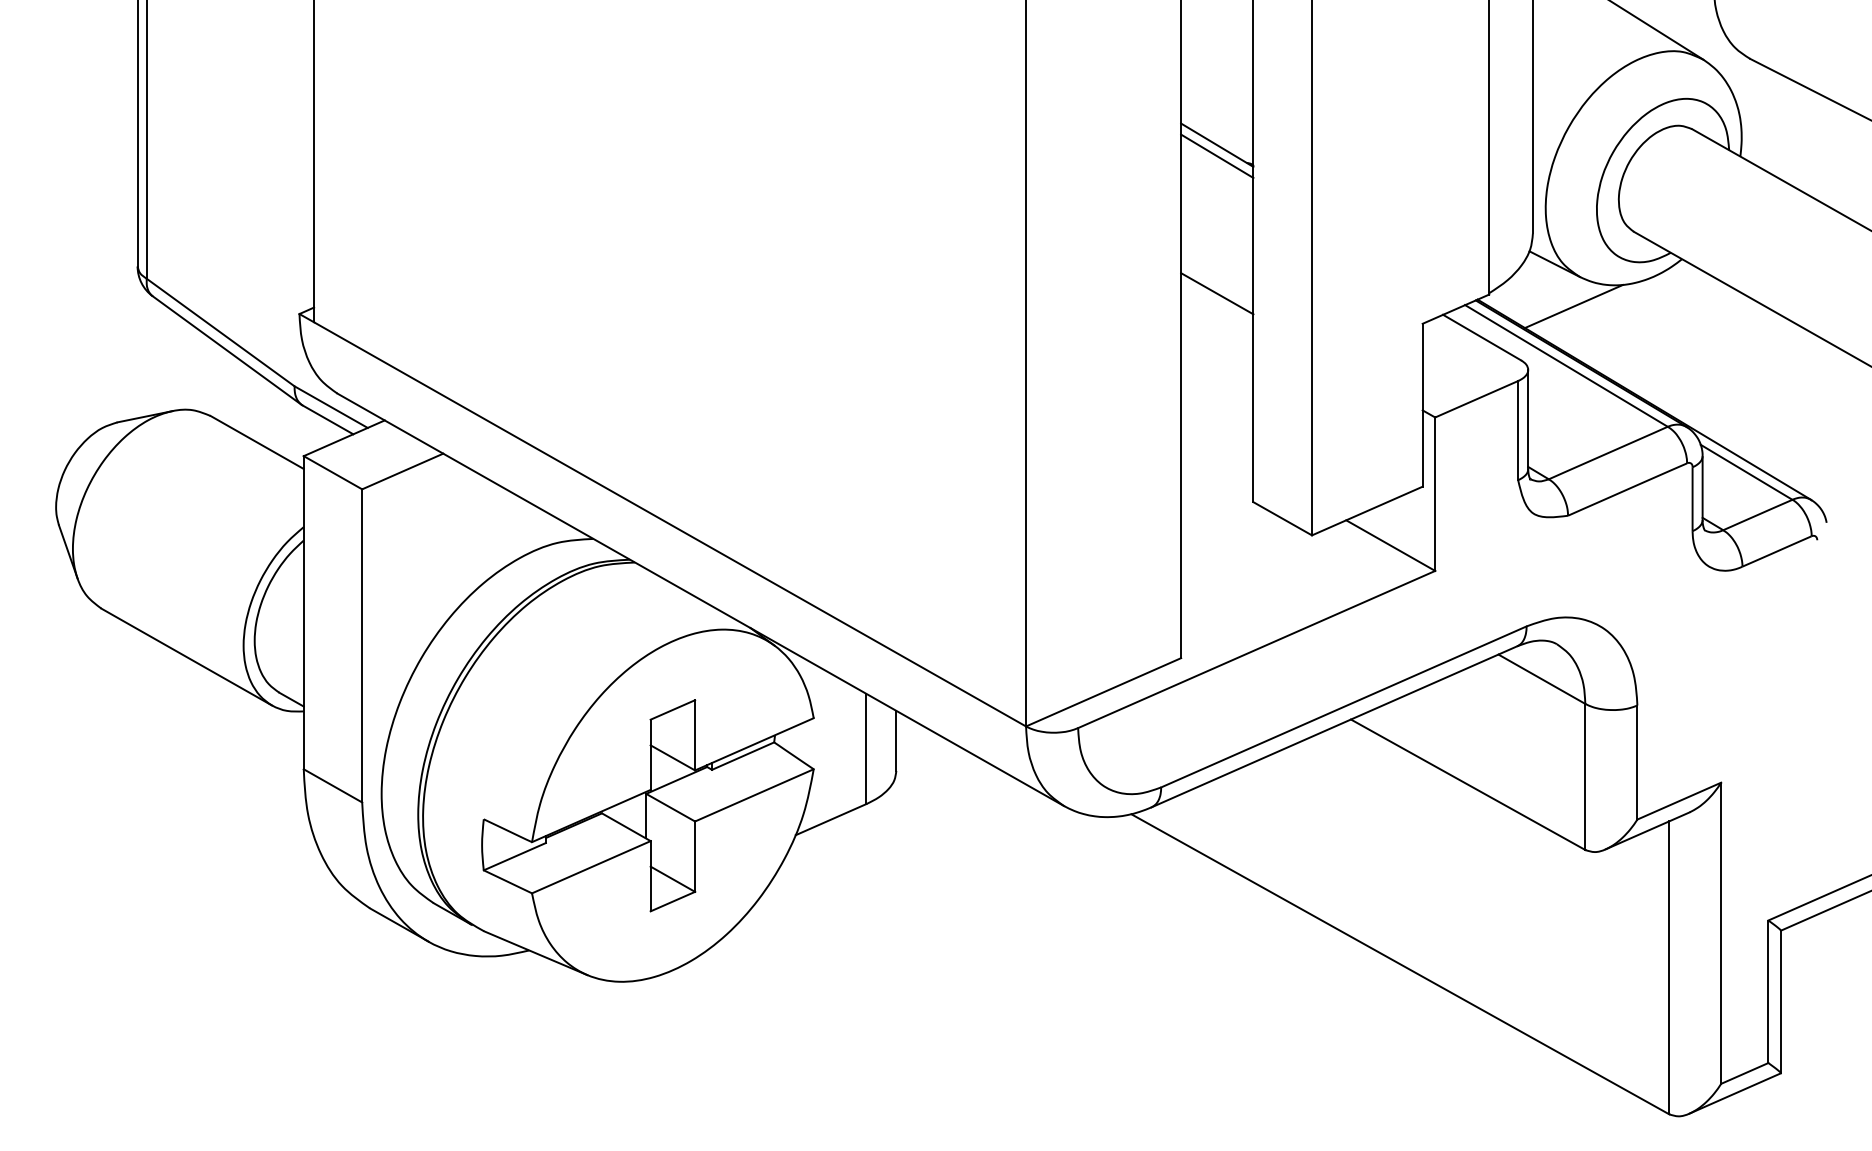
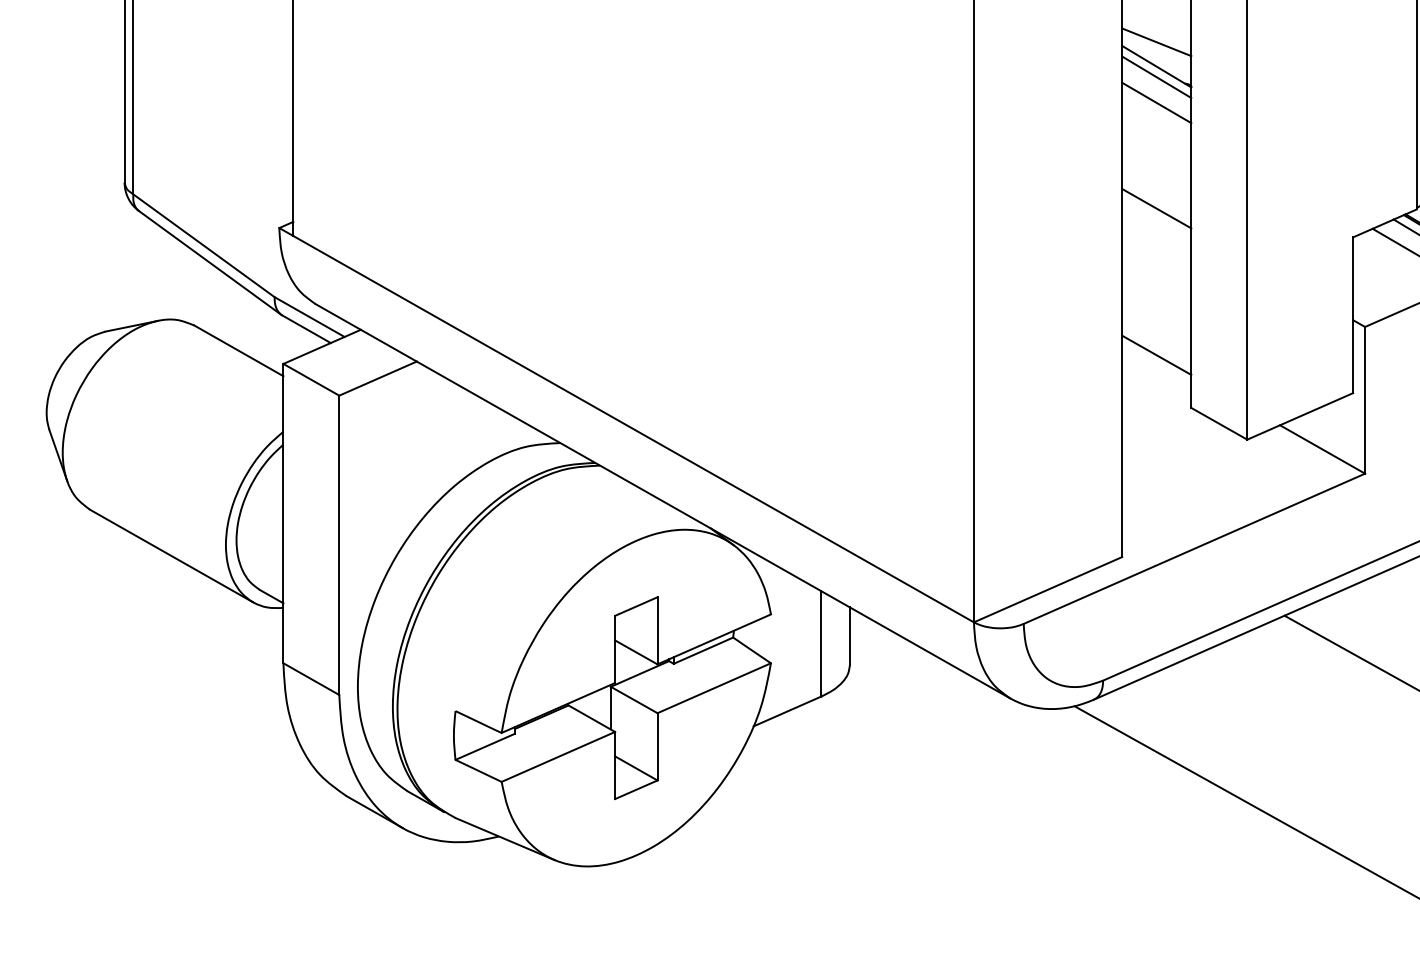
line: (1217, 119) -> (1156, 42), added
line: (1217, 183) -> (1156, 103), added
line: (1217, 446) -> (1156, 354), added

